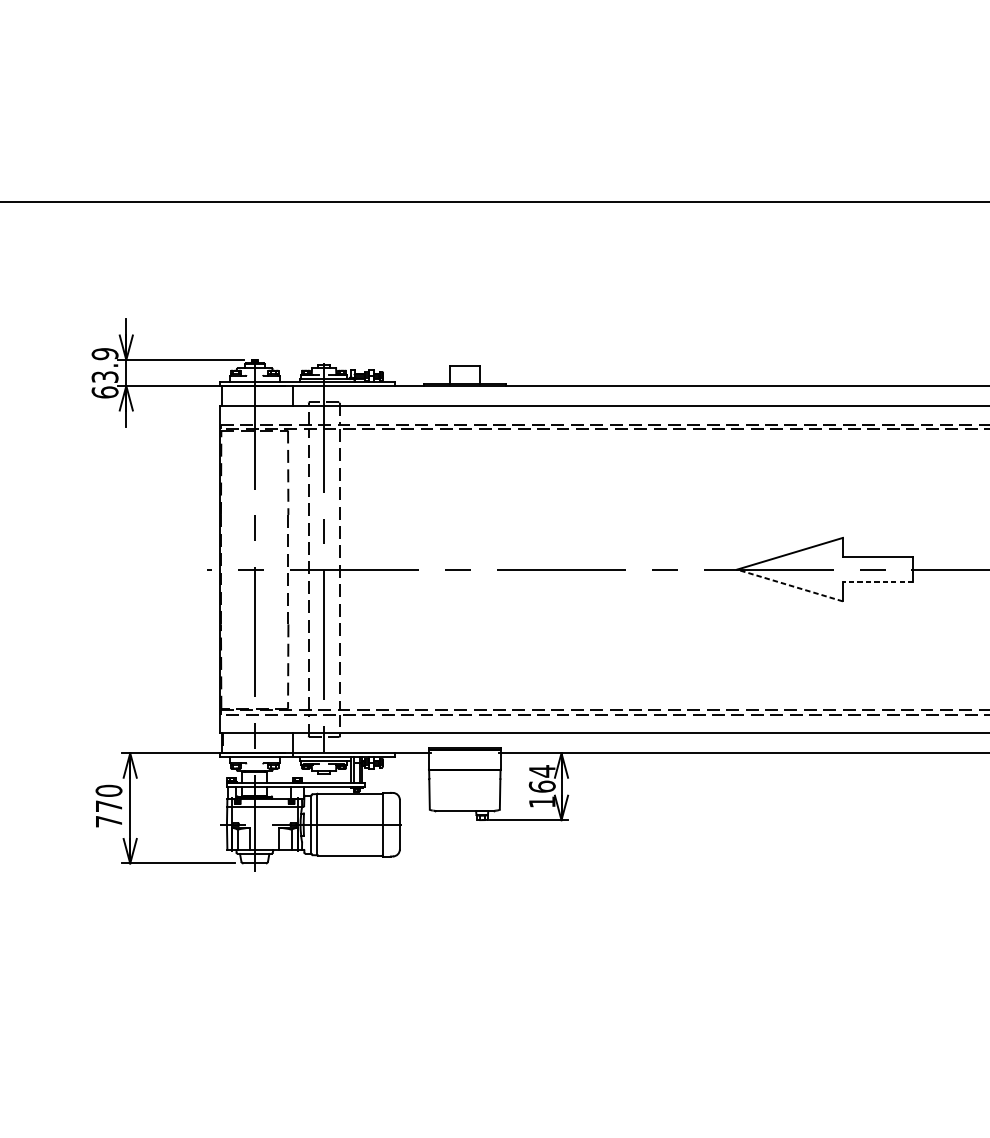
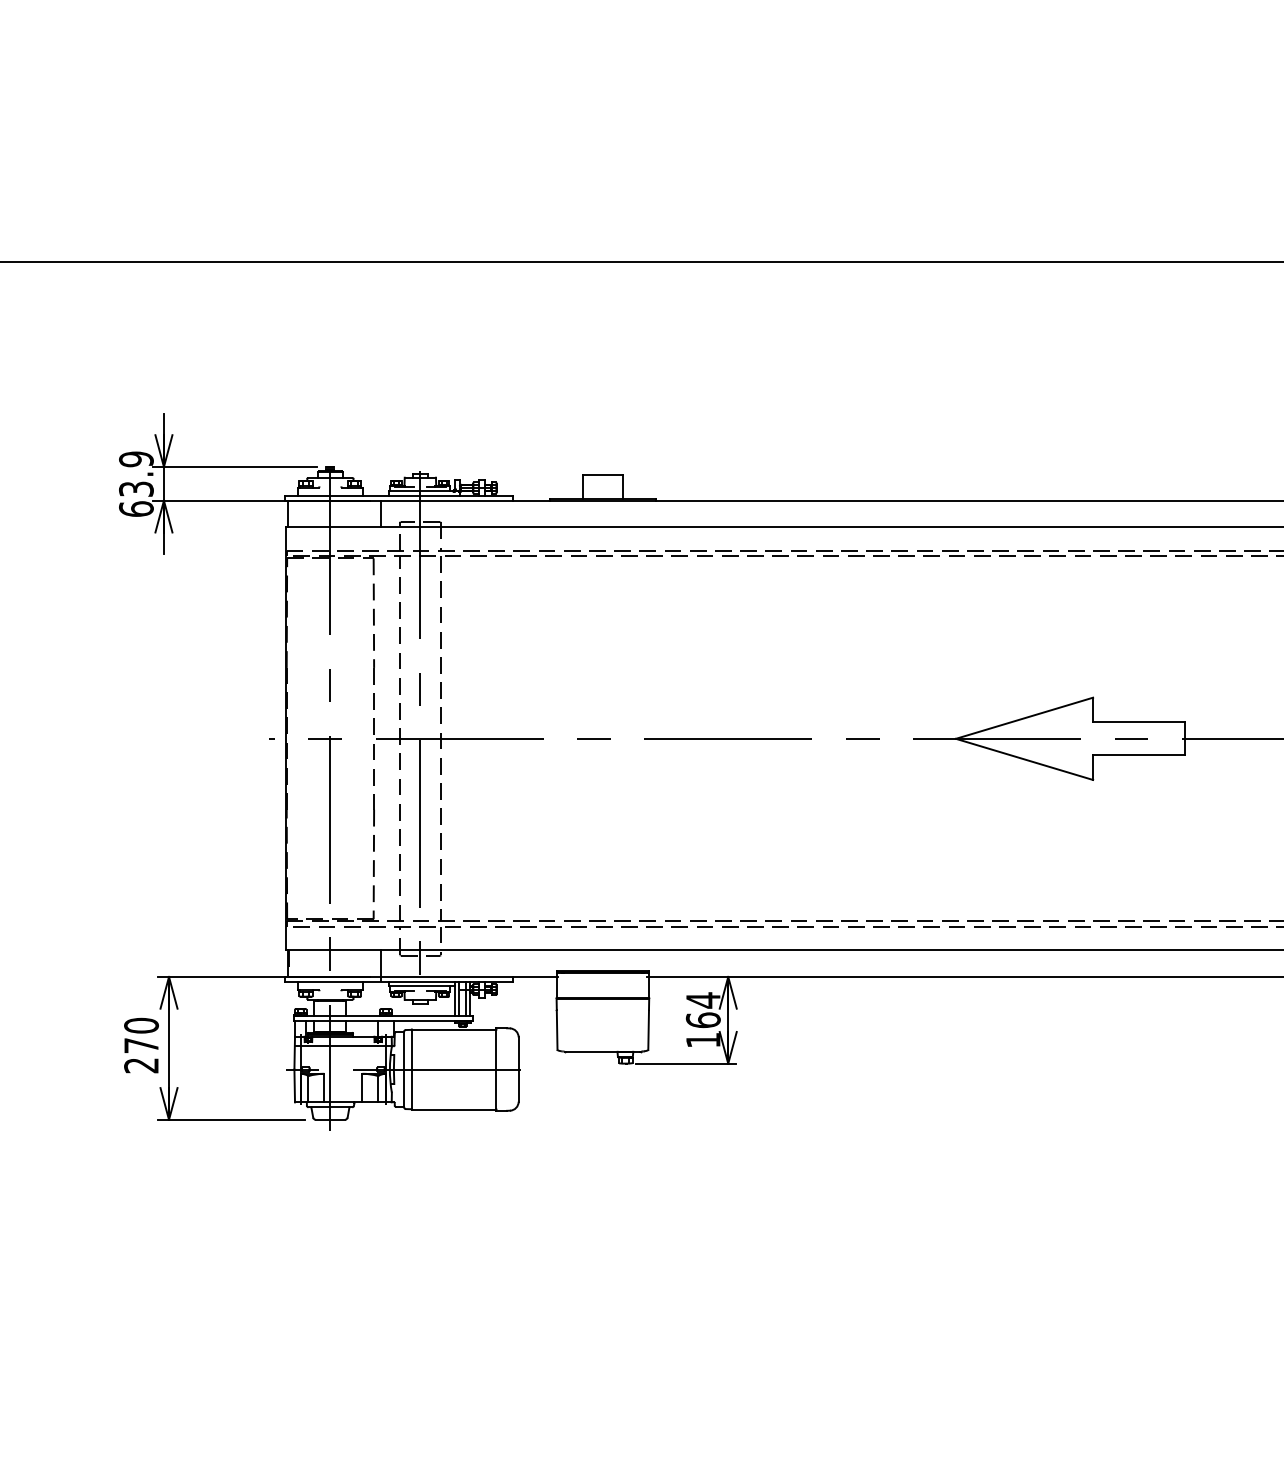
line: (877, 582) -> (1138, 755), dashed -> solid
line: (789, 585) -> (1024, 759), dashed -> solid
text: (109, 821) -> (141, 1065), 770 -> 270

